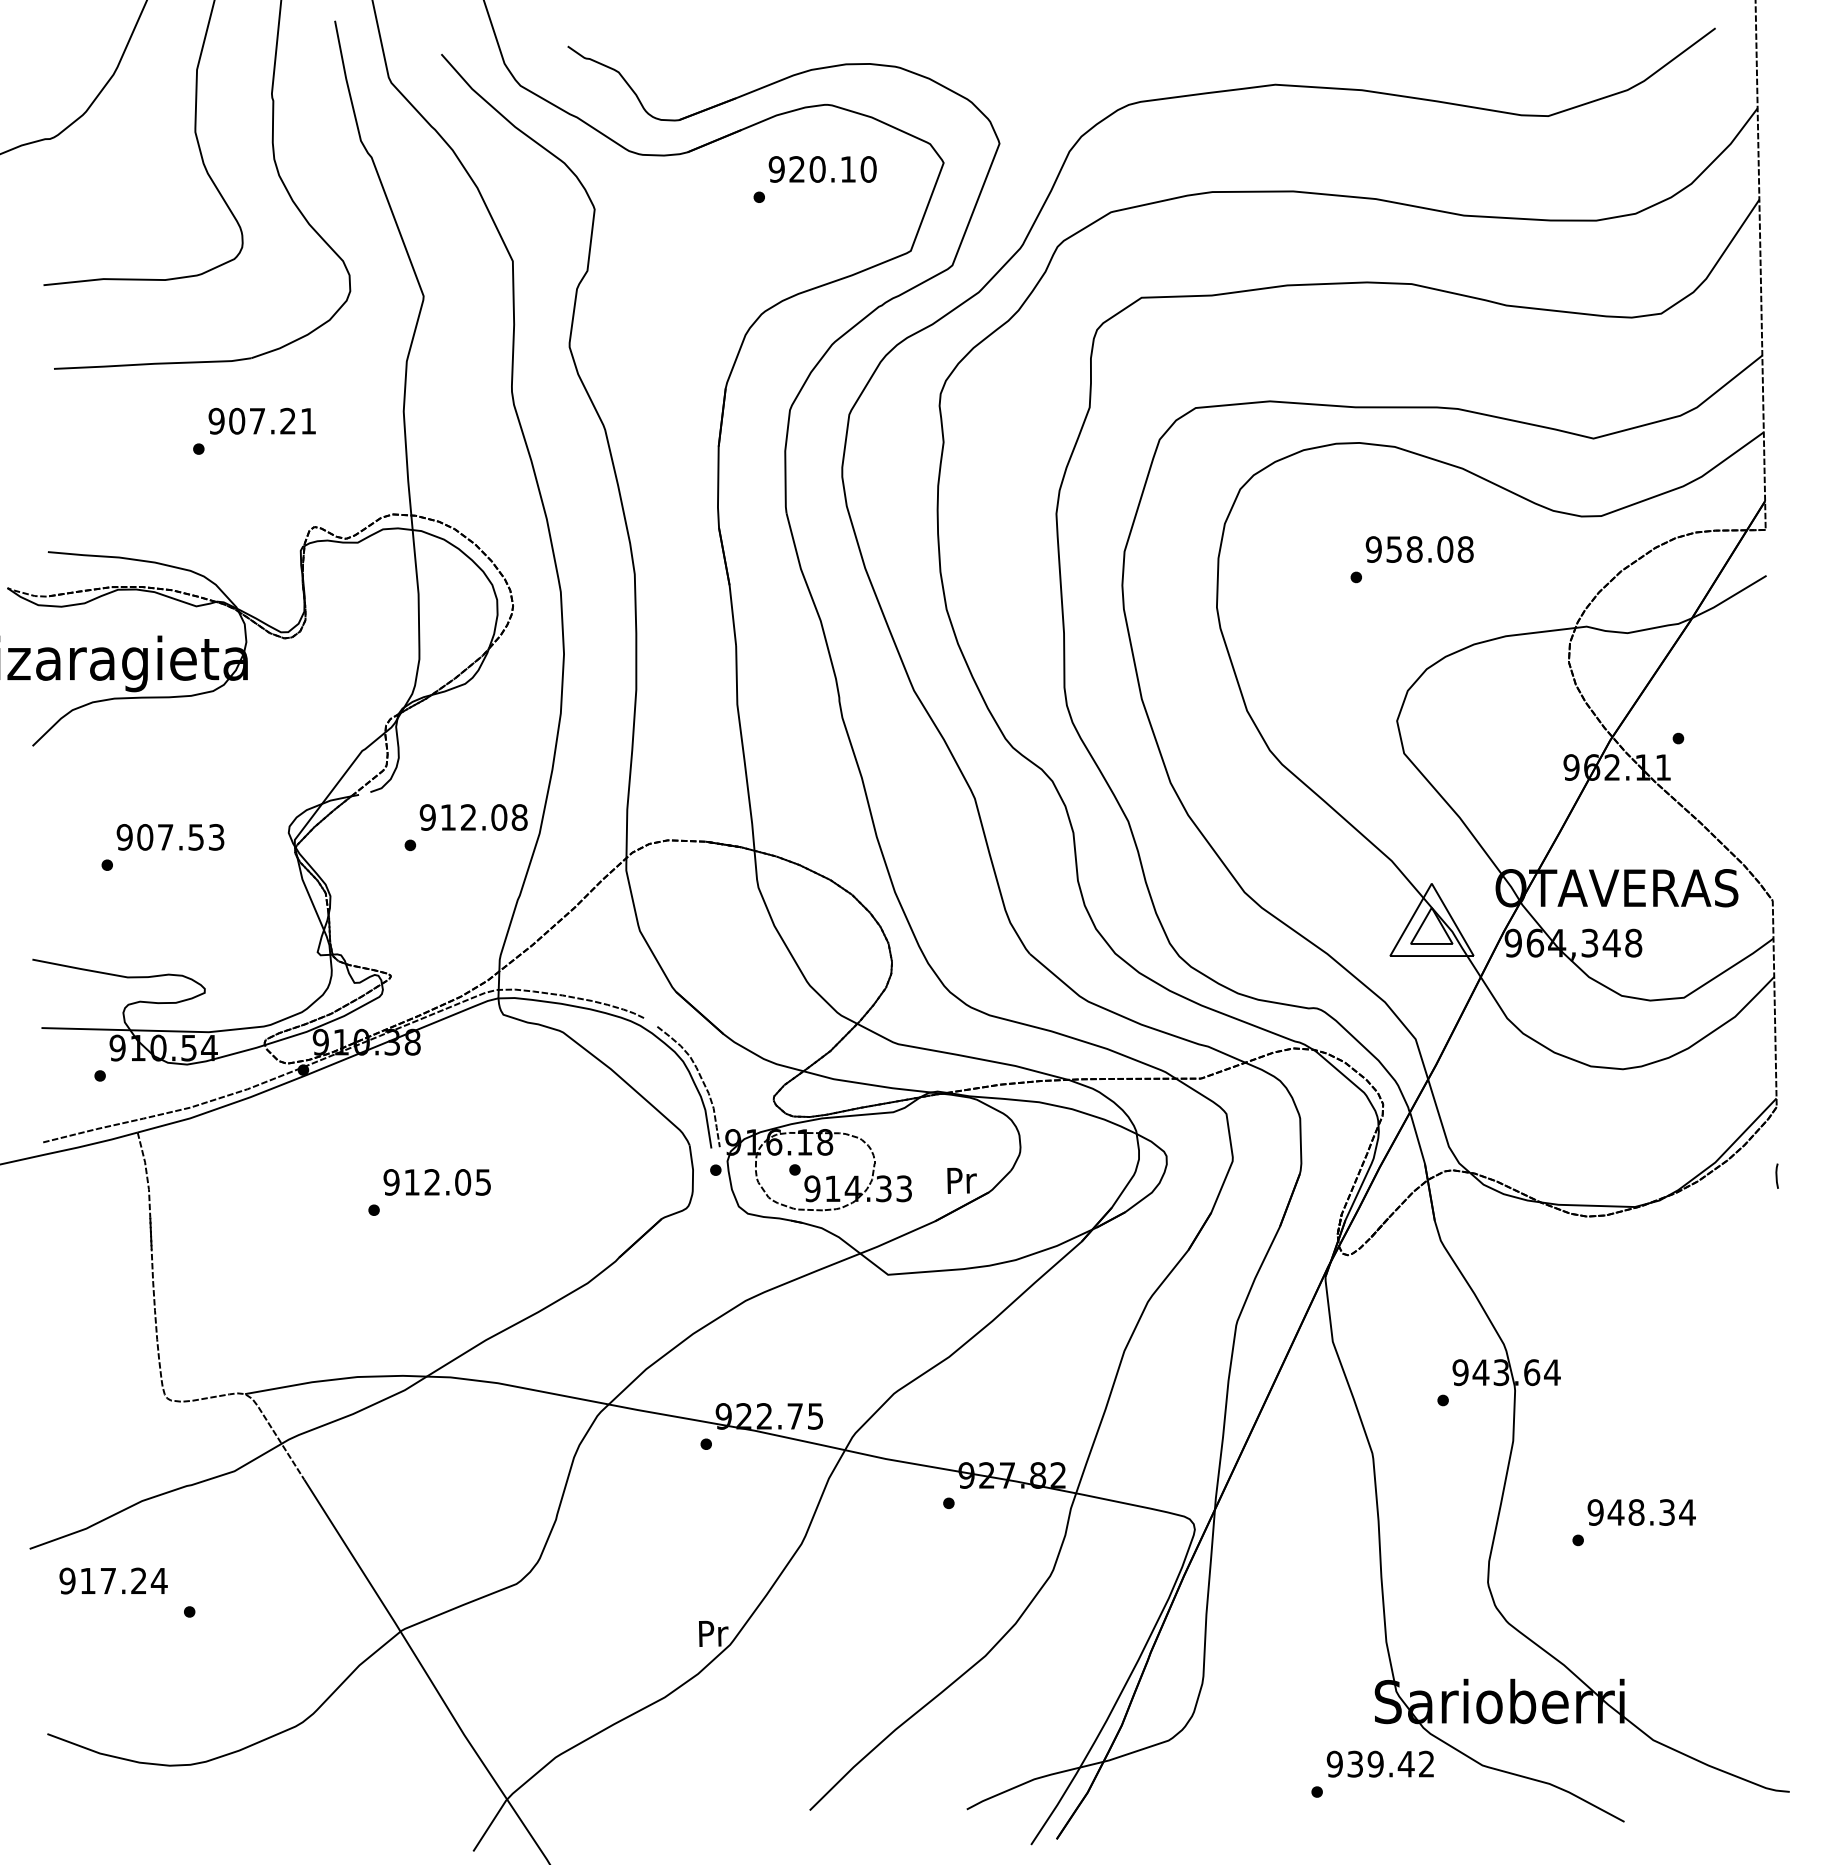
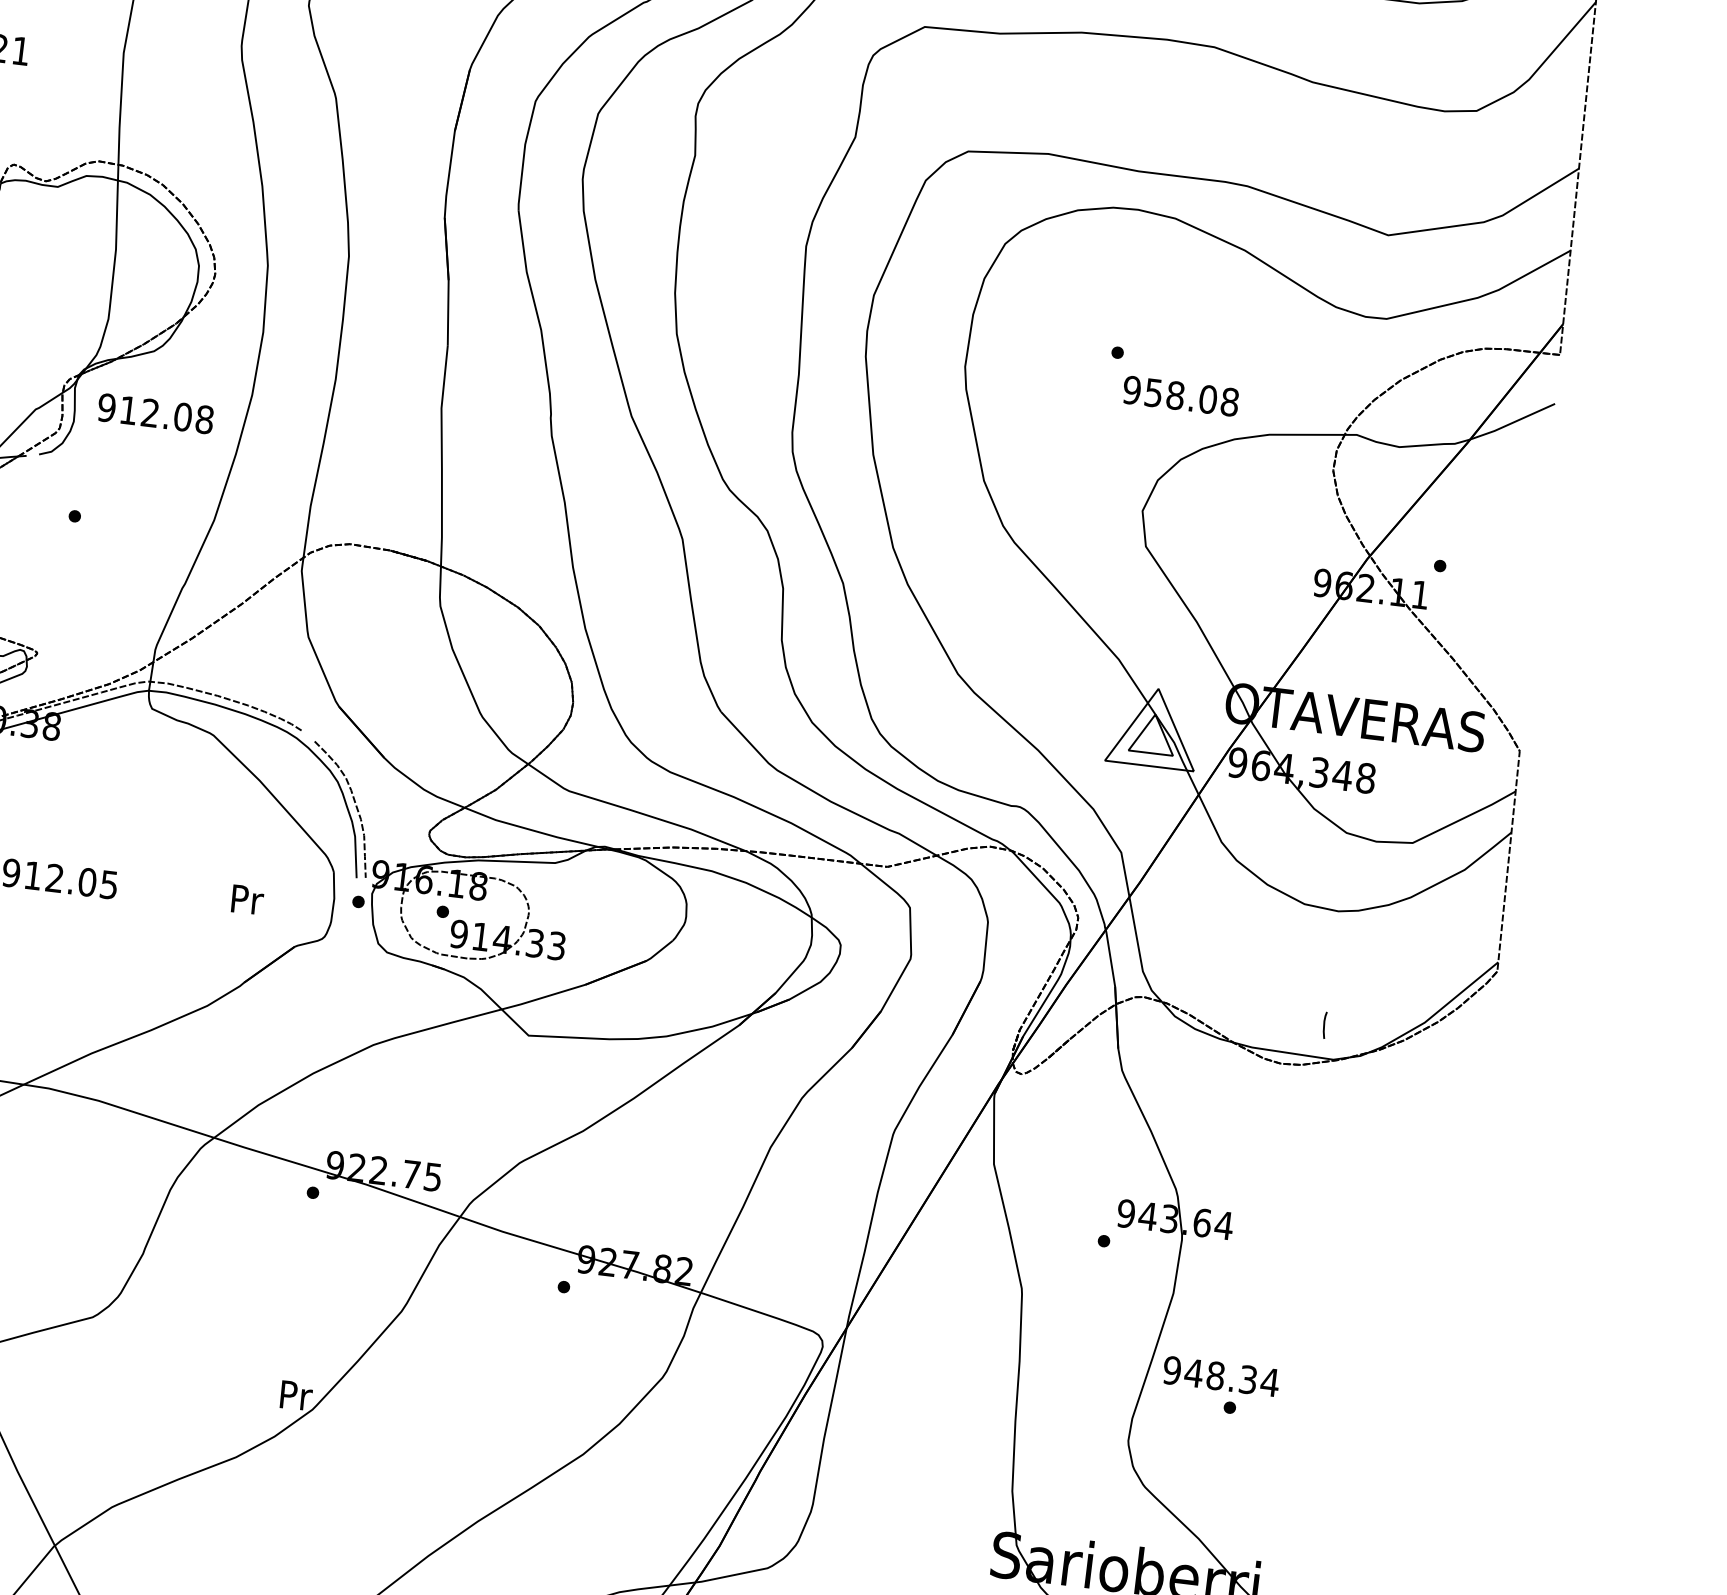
text: (1419, 549) -> (1180, 396), moved
text: (473, 817) -> (155, 413), moved
line: (1776, 1175) -> (1324, 1024), moved
text: (961, 1180) -> (247, 899), moved
text: (1641, 1512) -> (1221, 1376), moved

